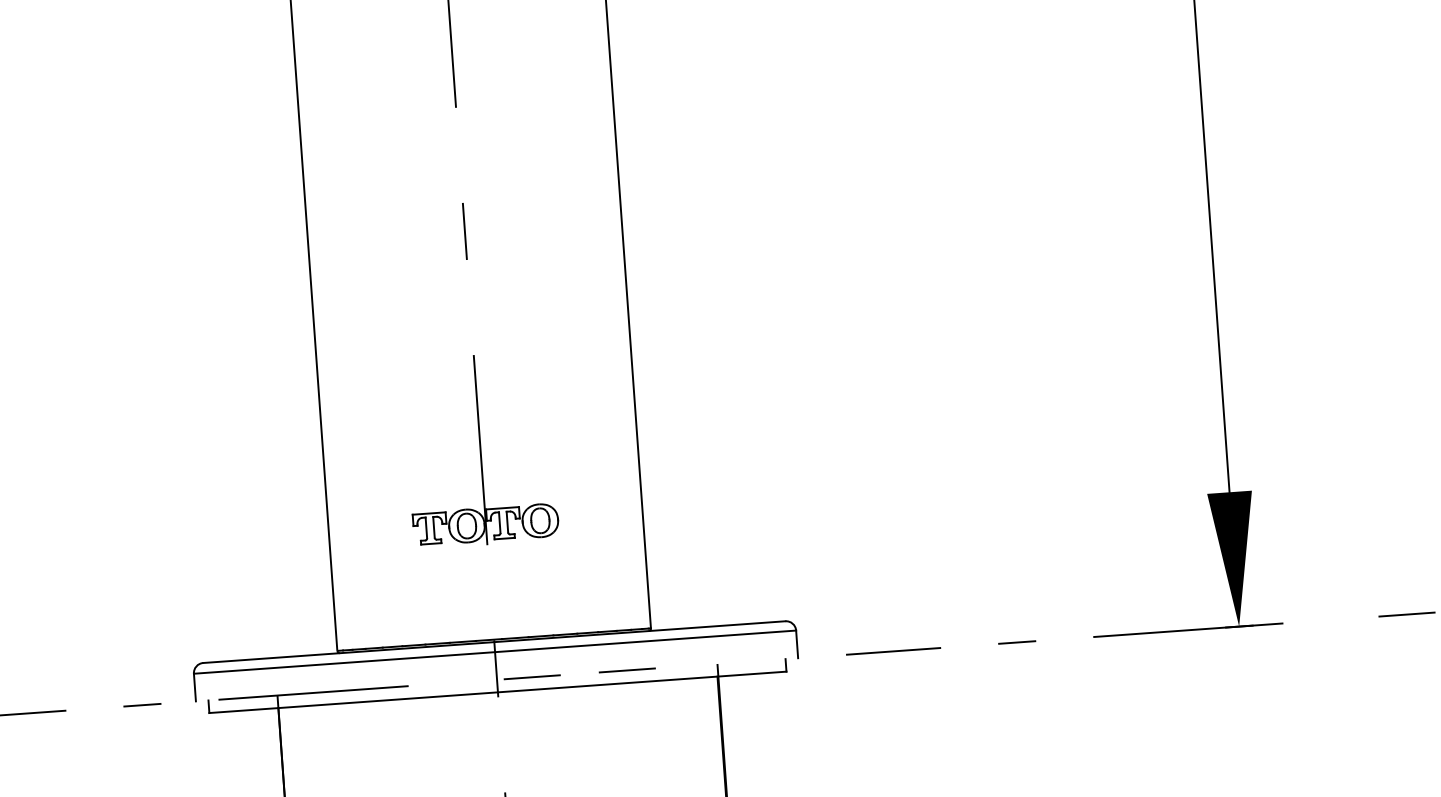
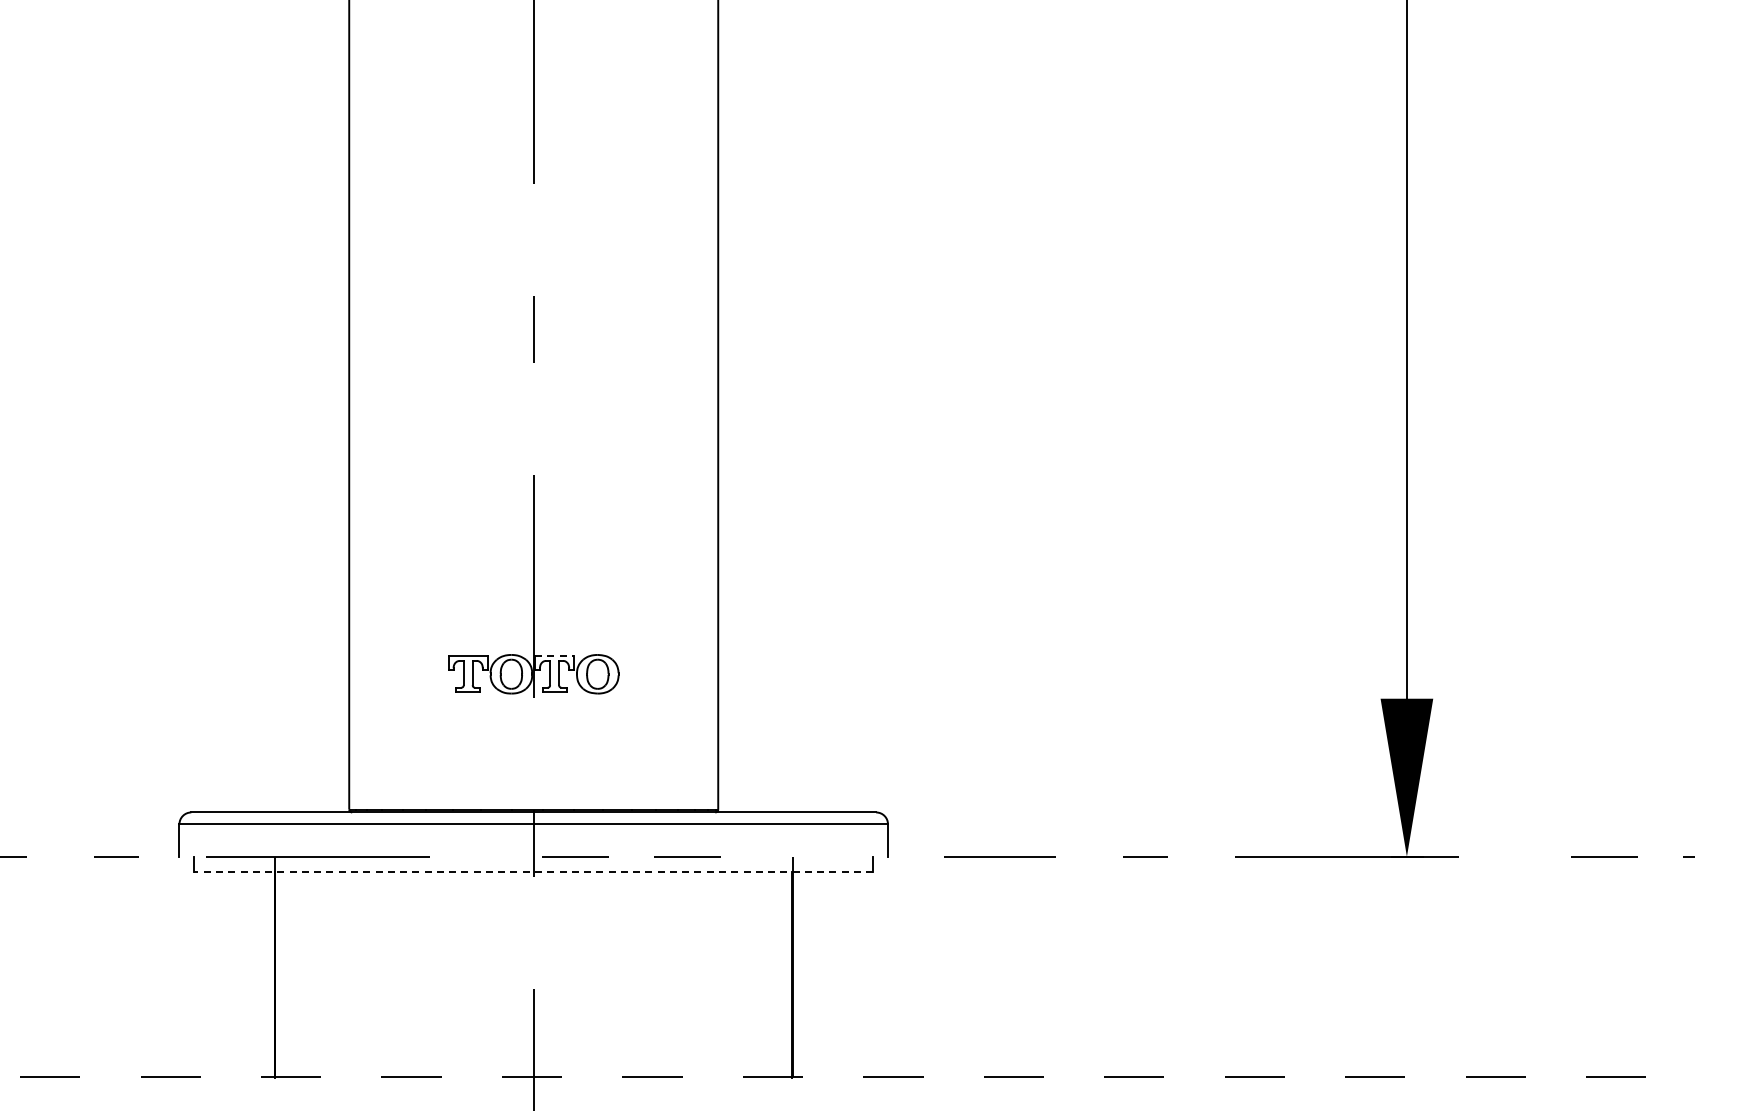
line: (503, 508) -> (555, 656), solid -> dashed
line: (497, 692) -> (533, 871), solid -> dashed

